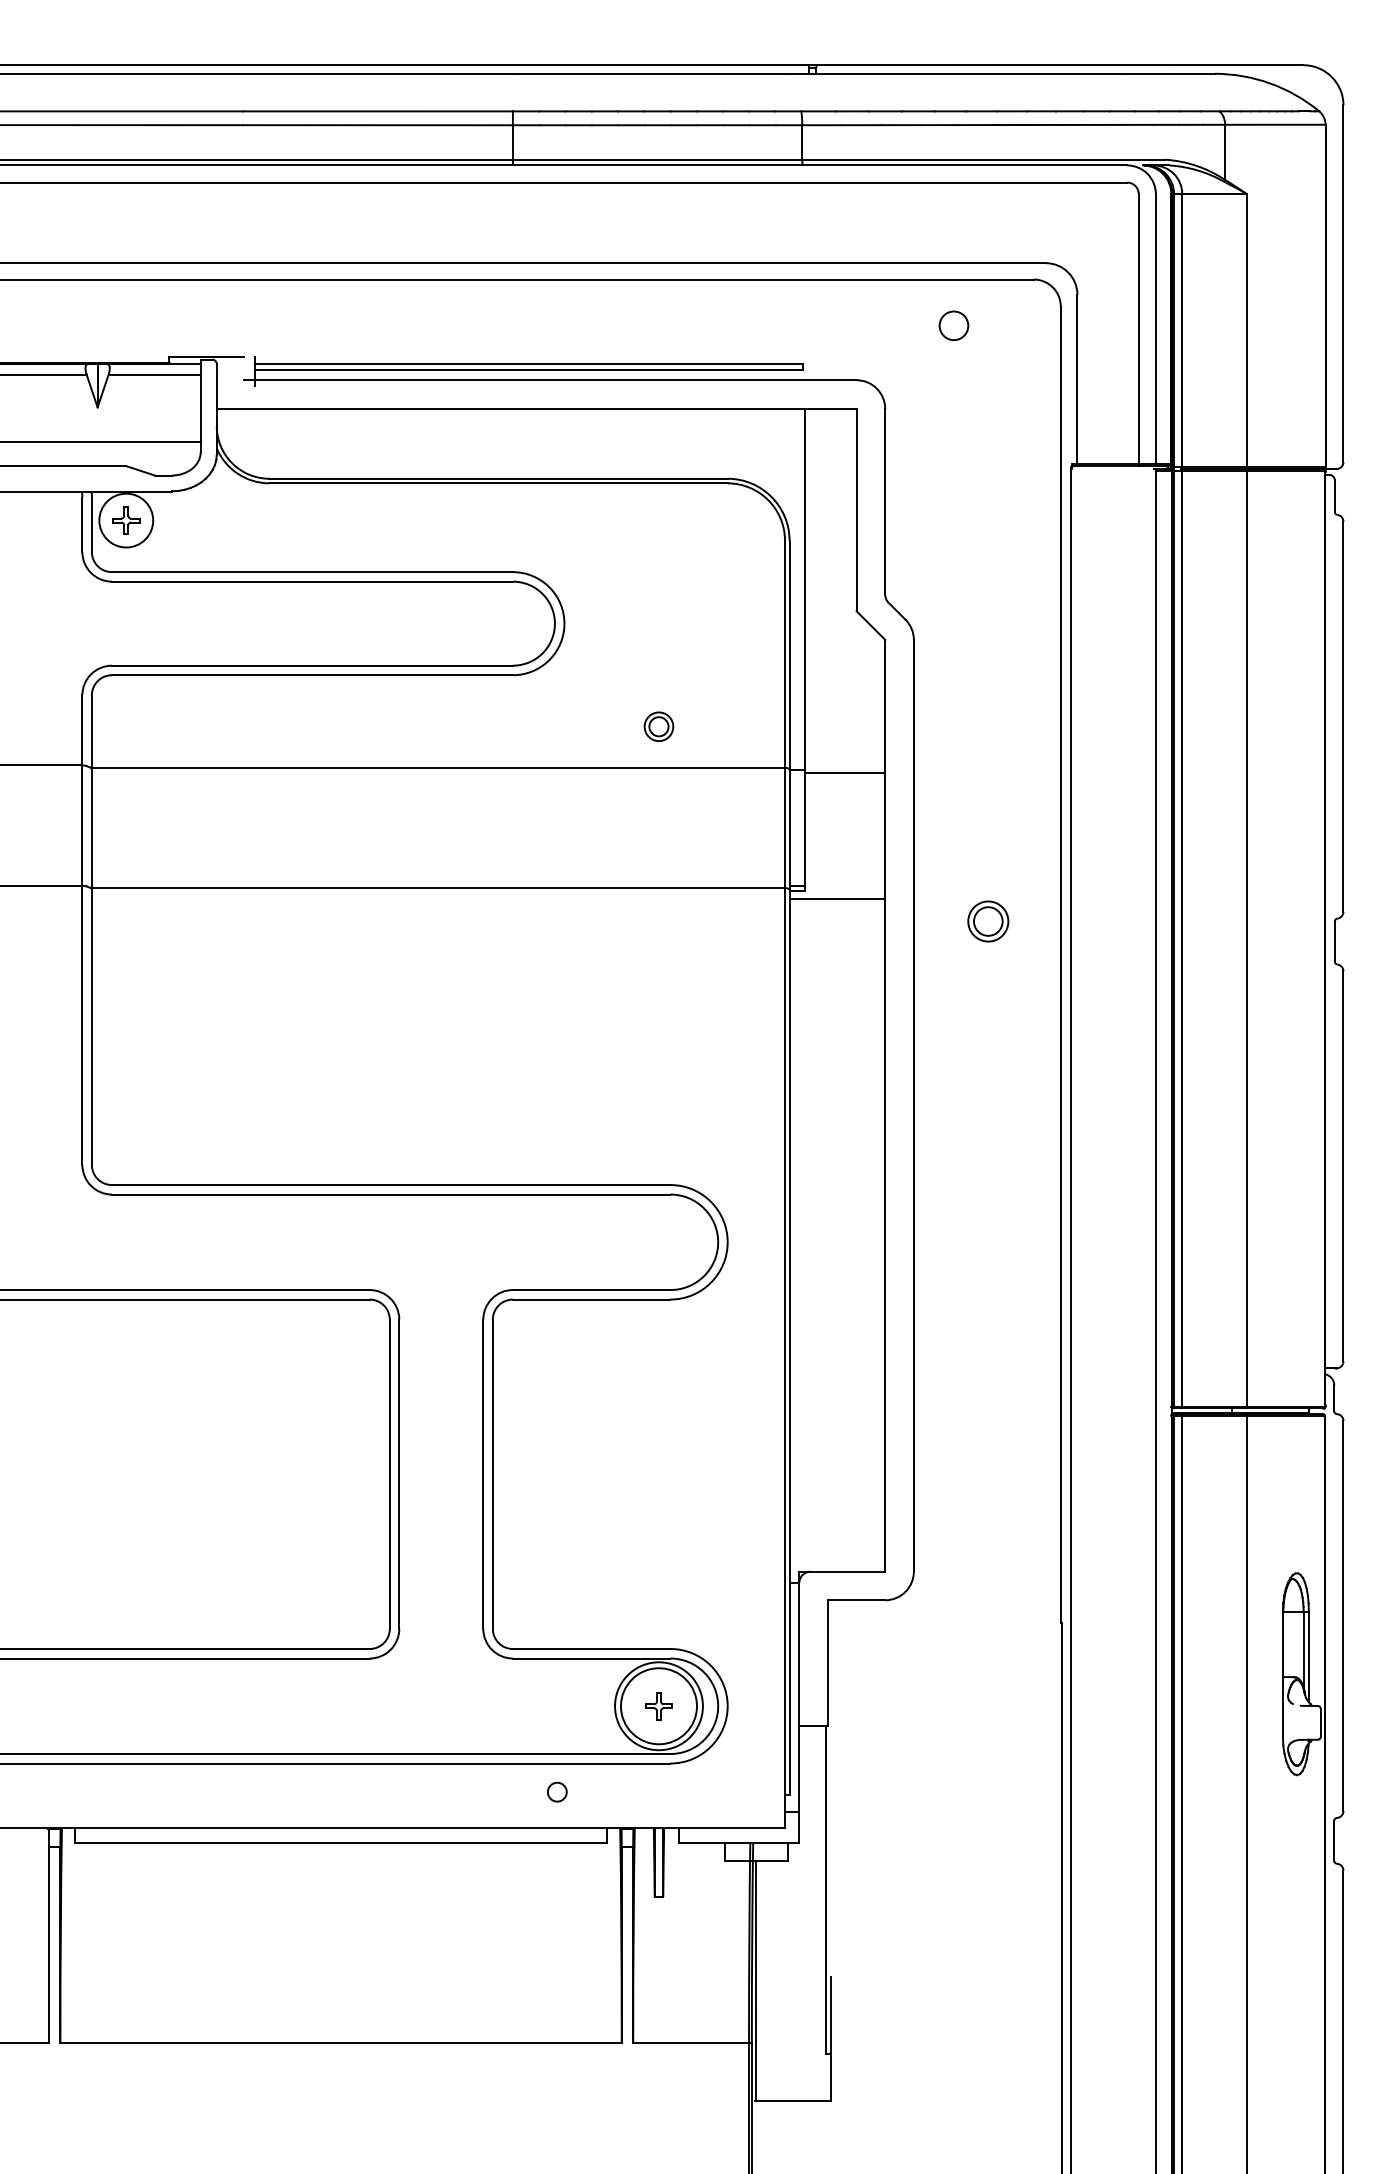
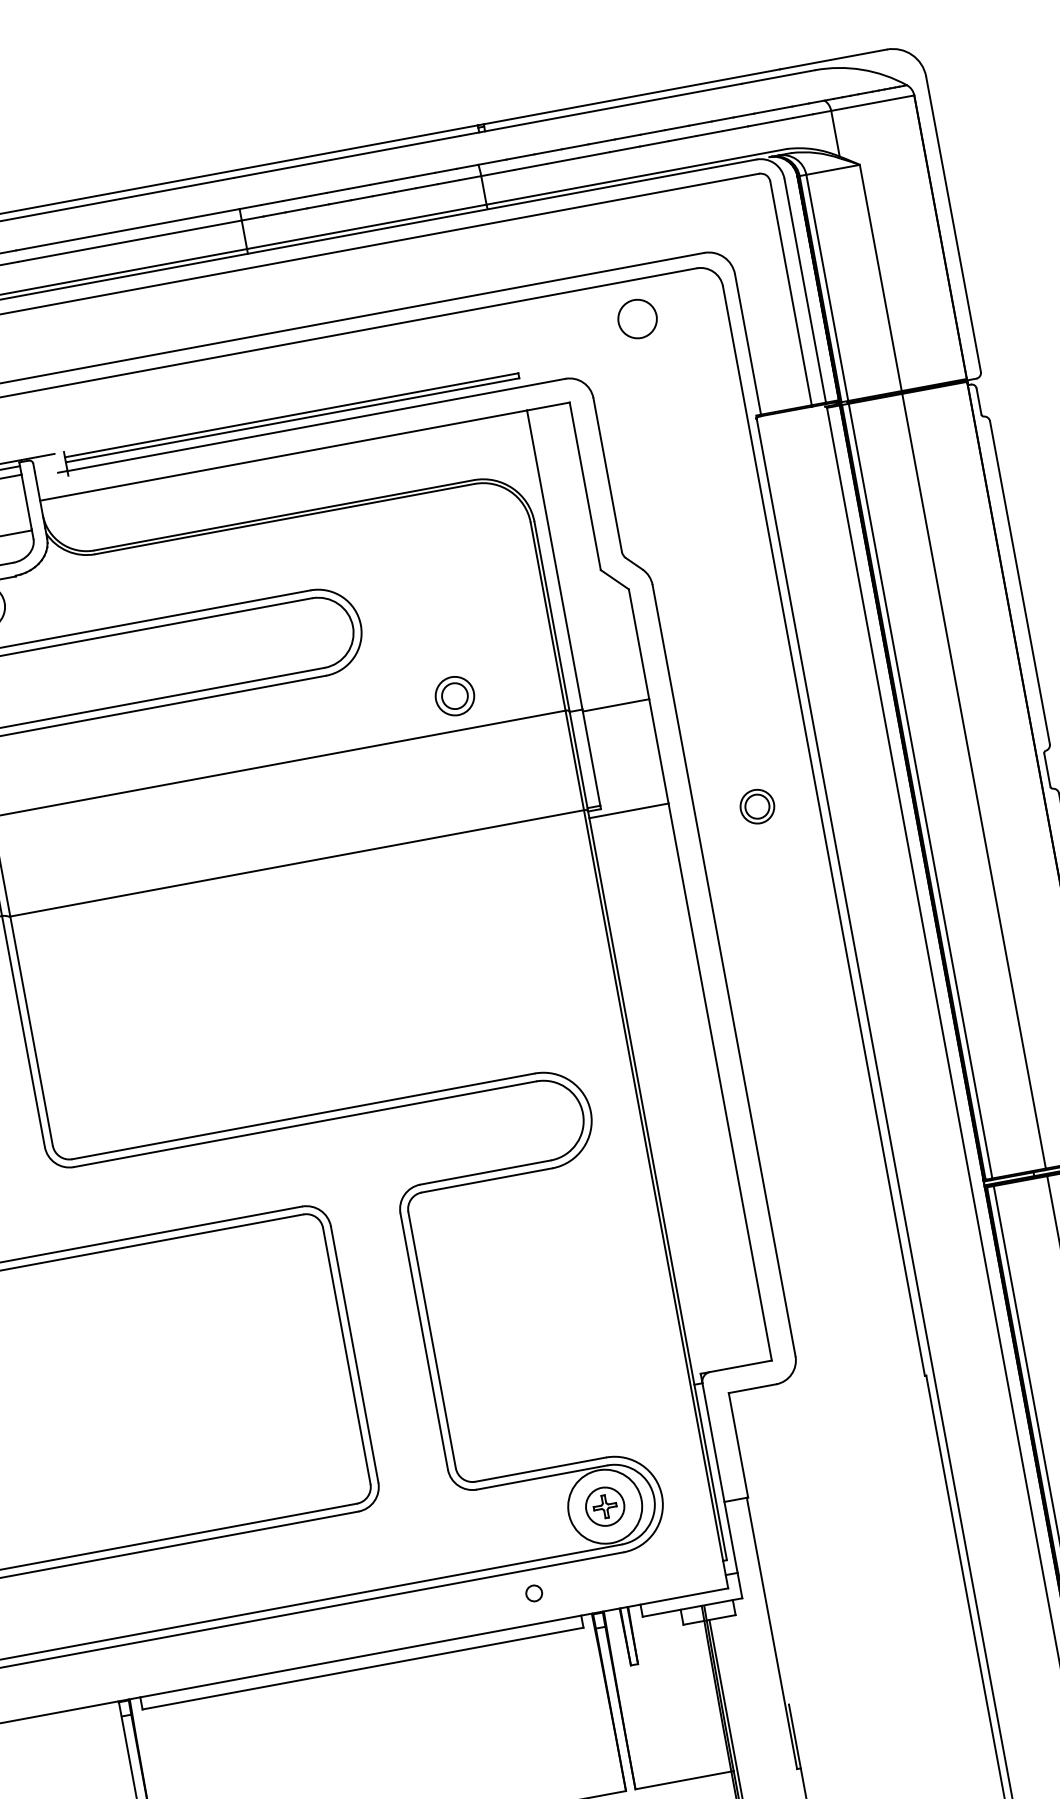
circle: (953, 325) -> (637, 318), size x1.6
part: (658, 726) -> (454, 695), size x1.6
circle: (658, 1706) -> (604, 1507), size x0.6

